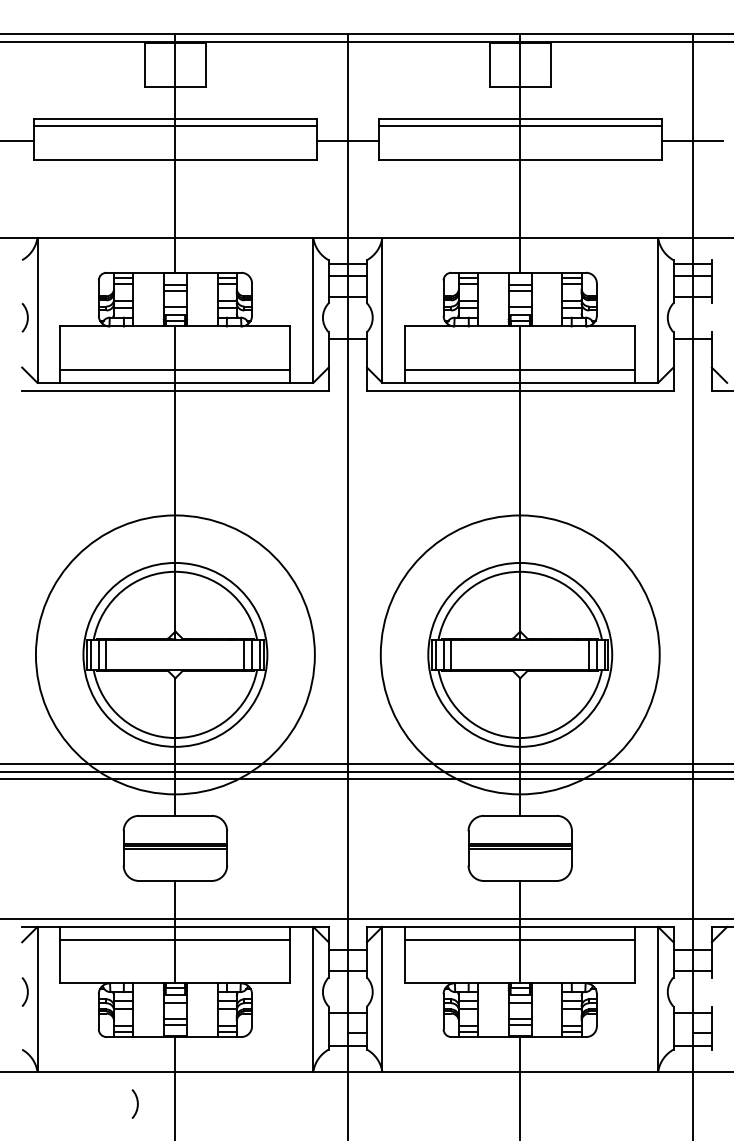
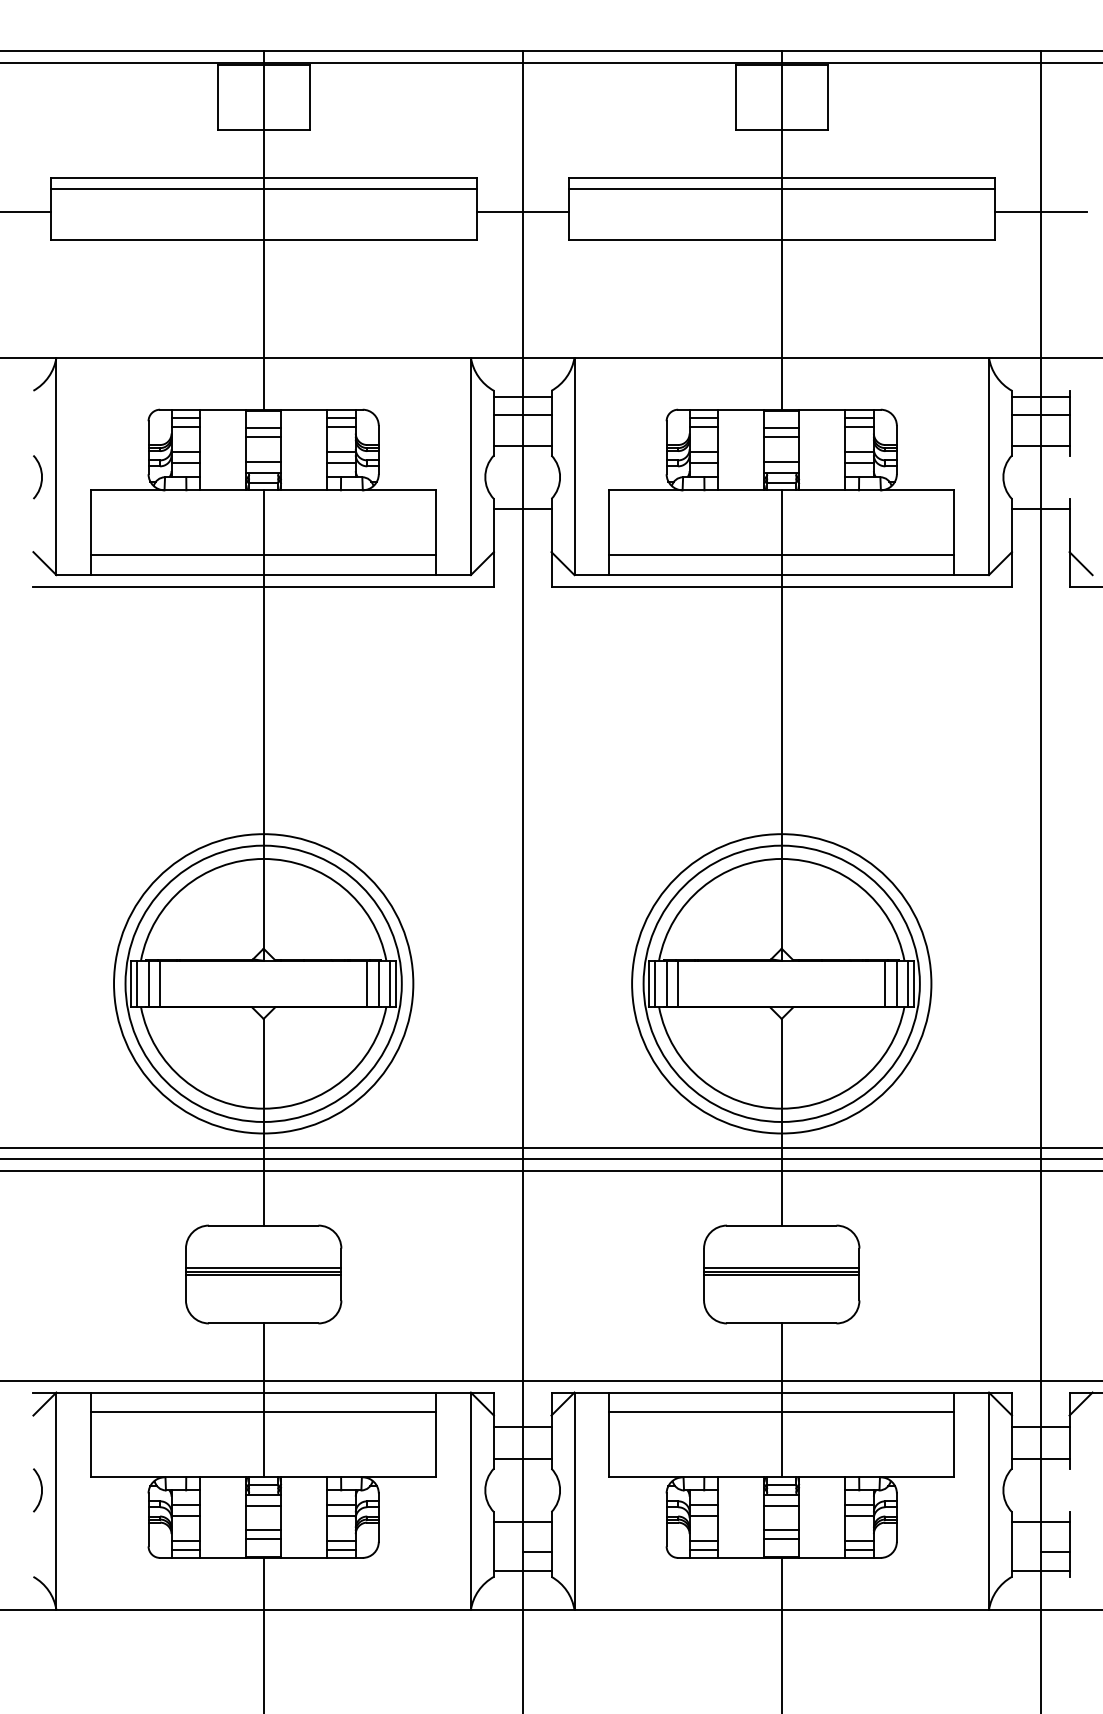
circle: (175, 654) -> (263, 983), size x0.71
circle: (519, 654) -> (780, 983), size x0.71
arc: (136, 1101) -> (205, 1654), removed

